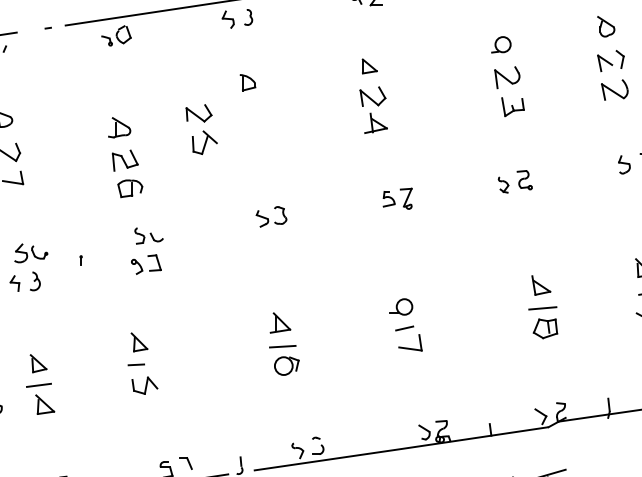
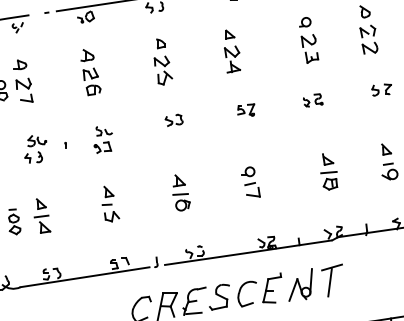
part: (201, 129) -> (163, 70), moved
part: (124, 157) -> (90, 72), moved
part: (142, 362) -> (110, 203), moved

